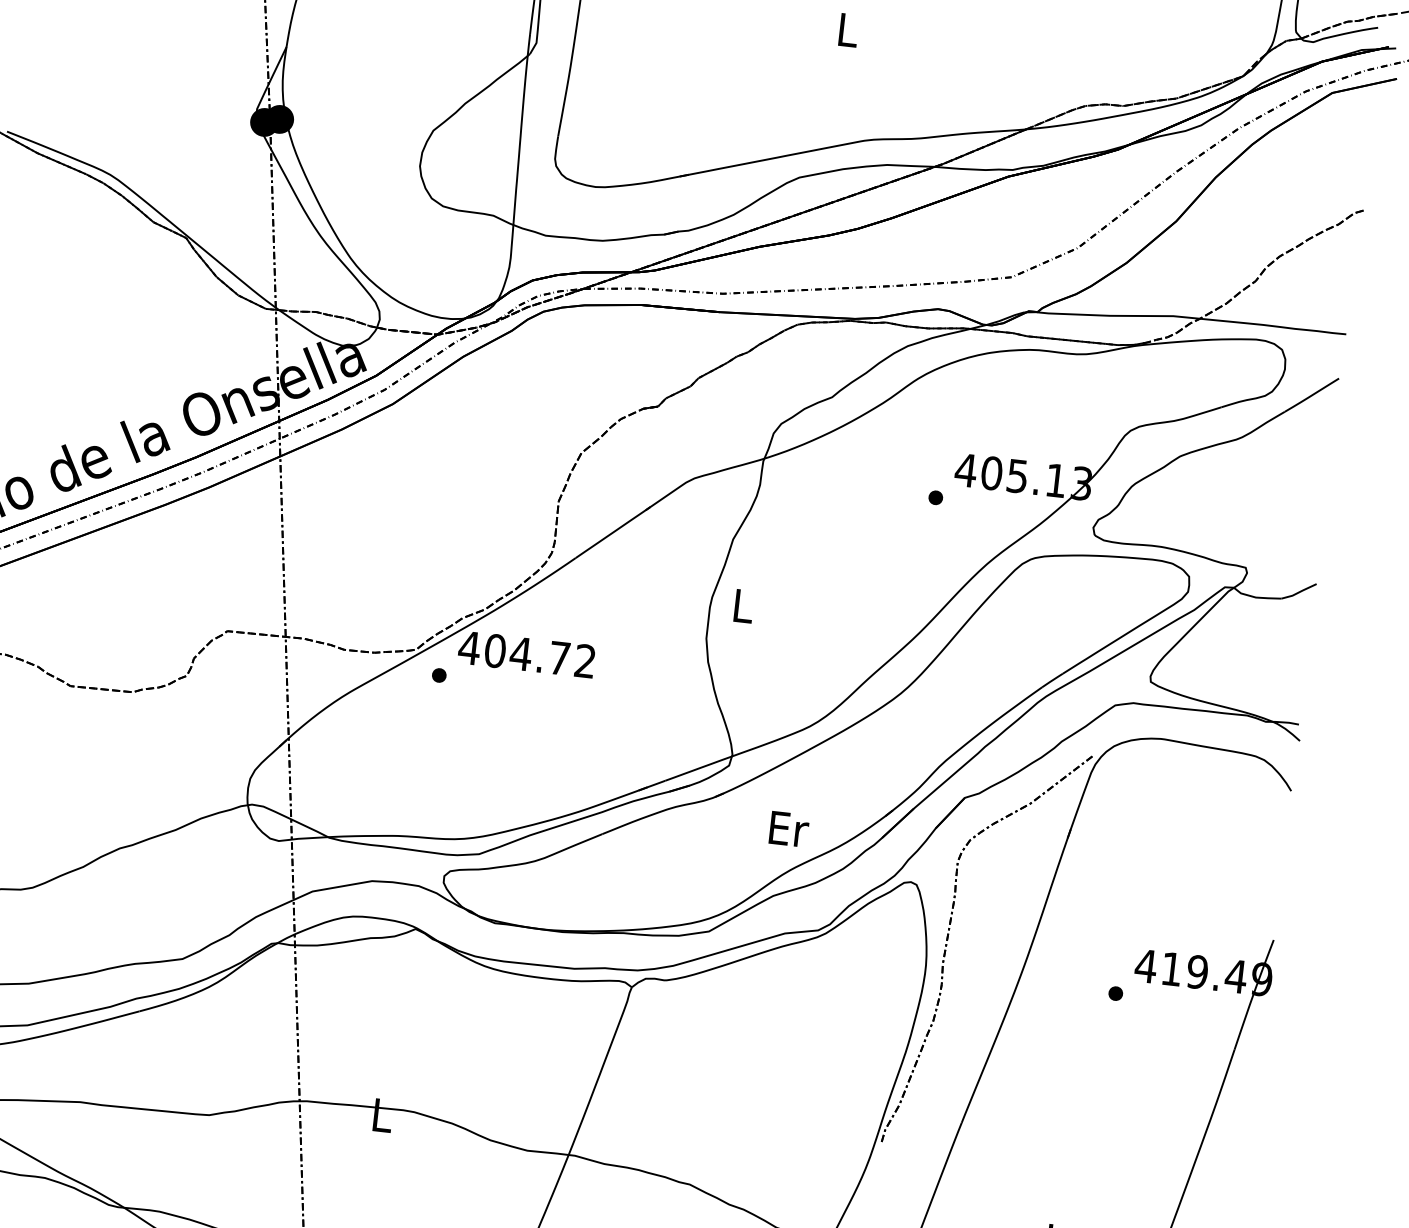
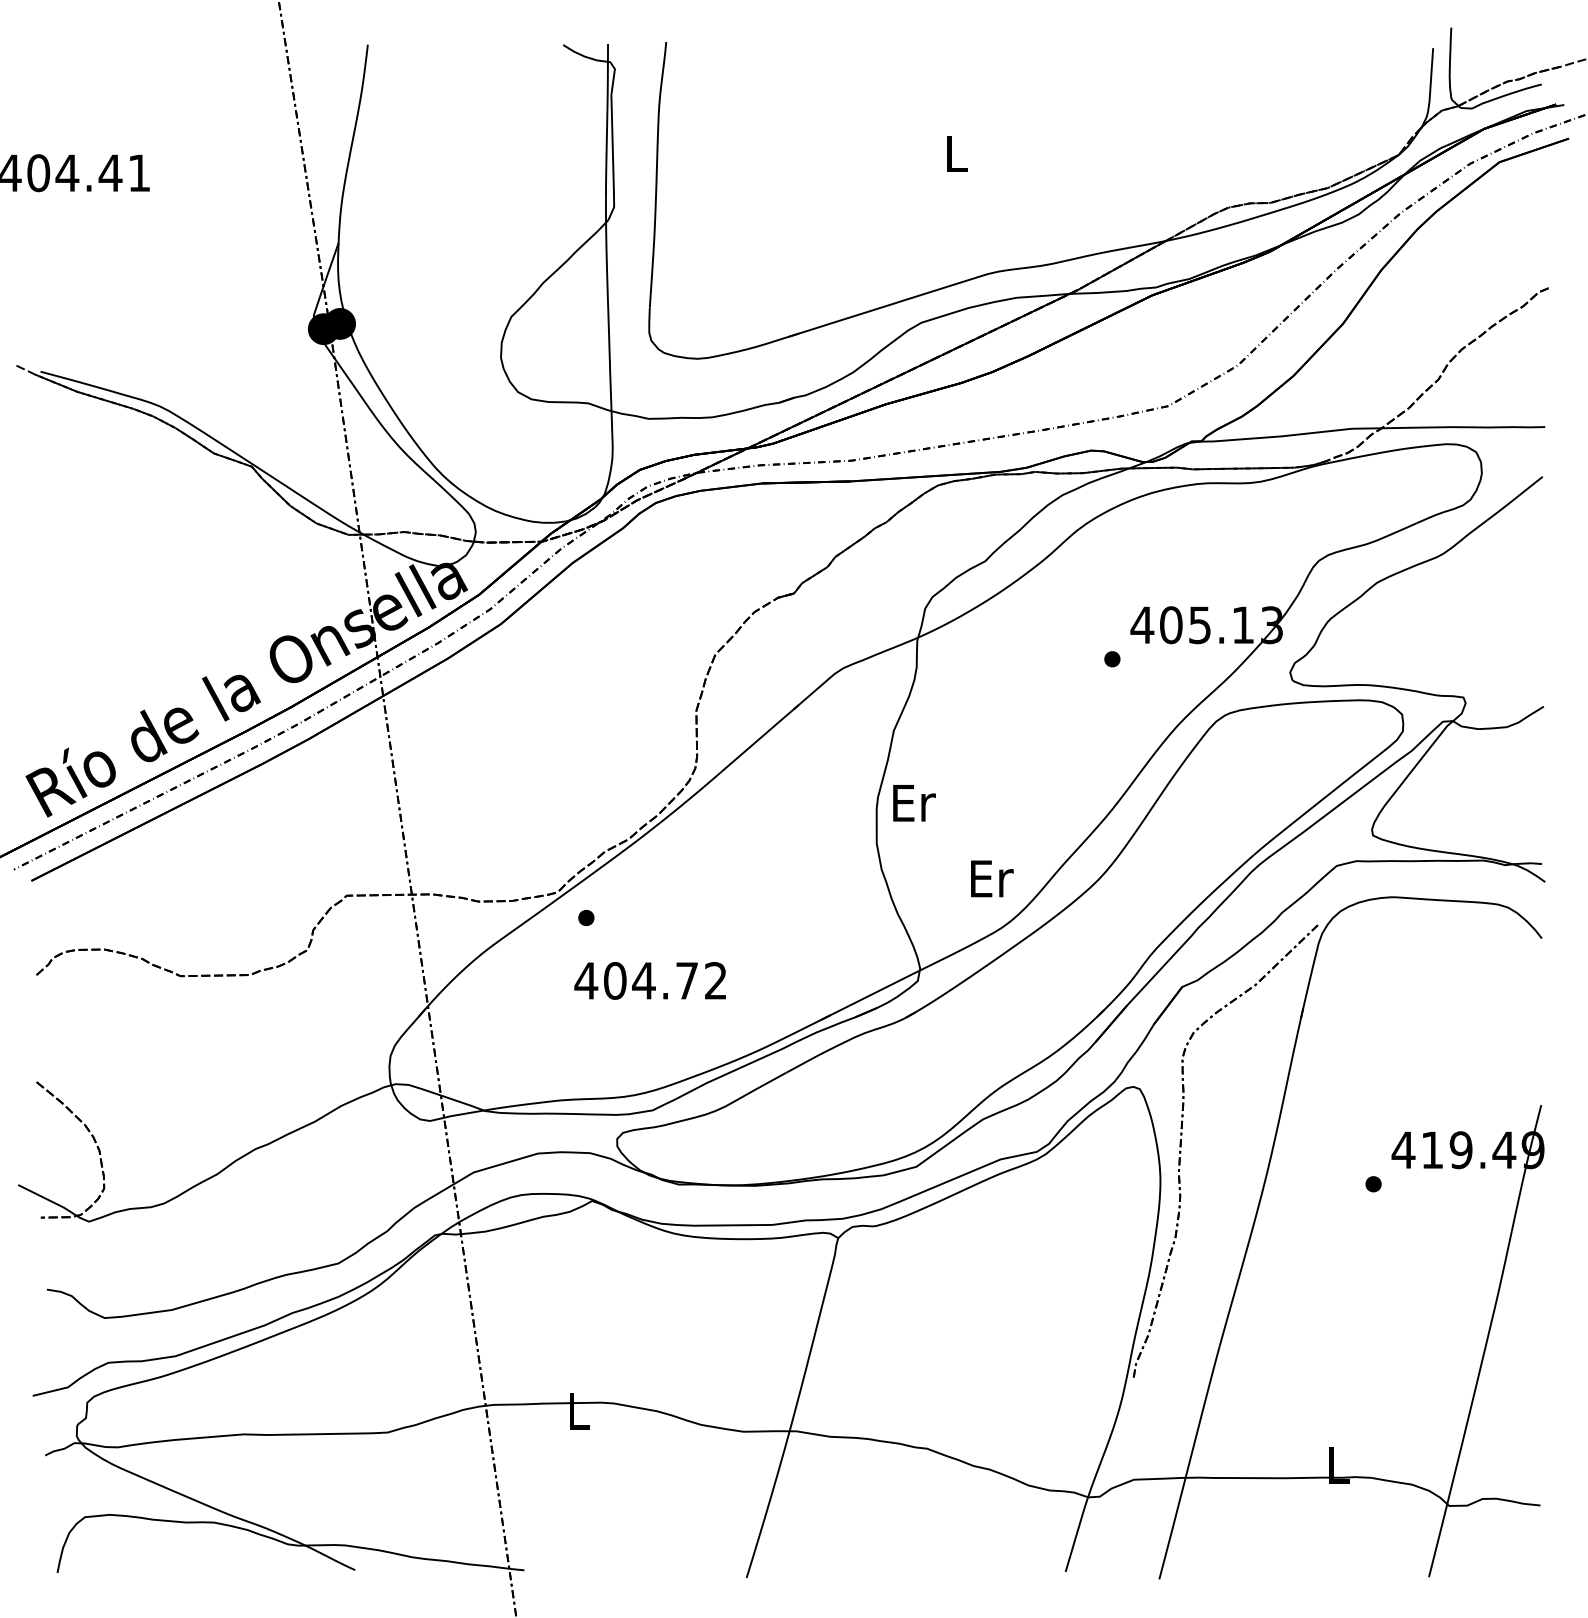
text: (744, 606) -> (914, 803), L -> Er
text: (526, 654) -> (649, 980), moved
text: (789, 829) -> (992, 878), moved

